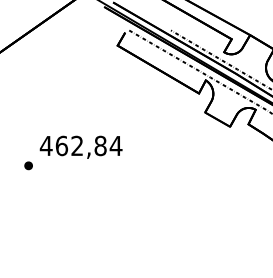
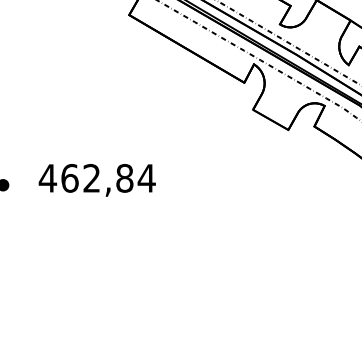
text: (80, 146) -> (96, 179), moved

